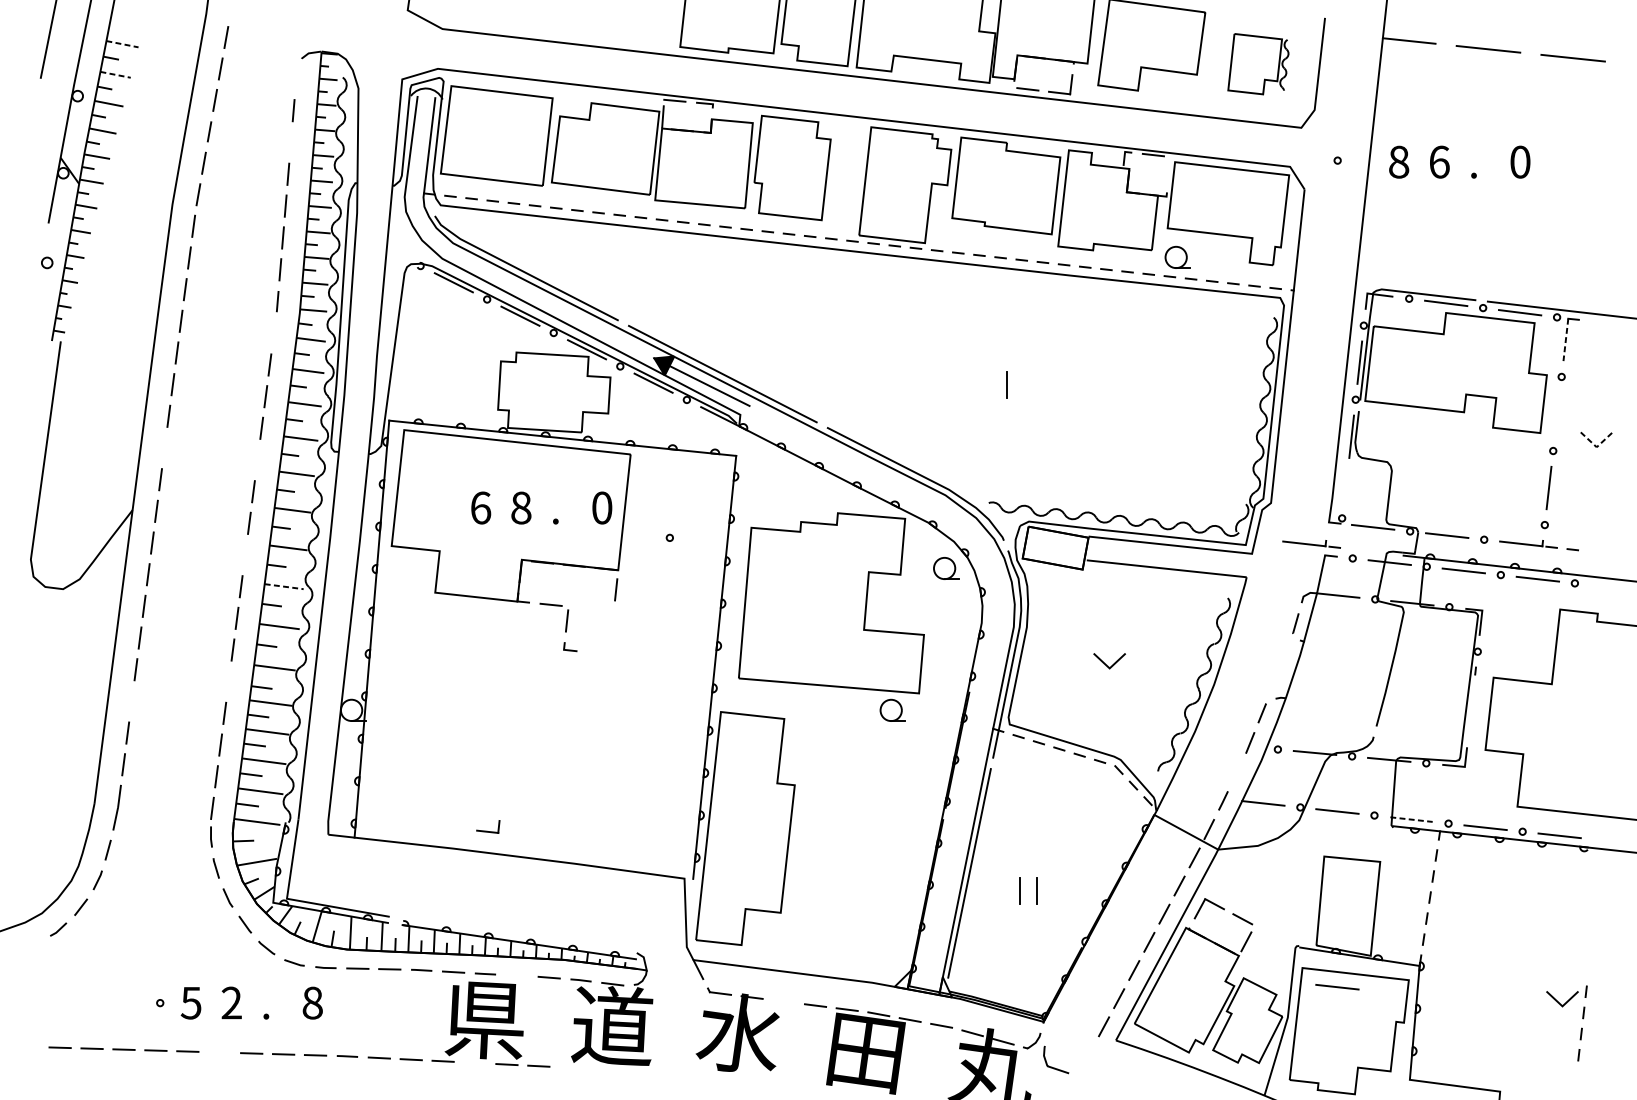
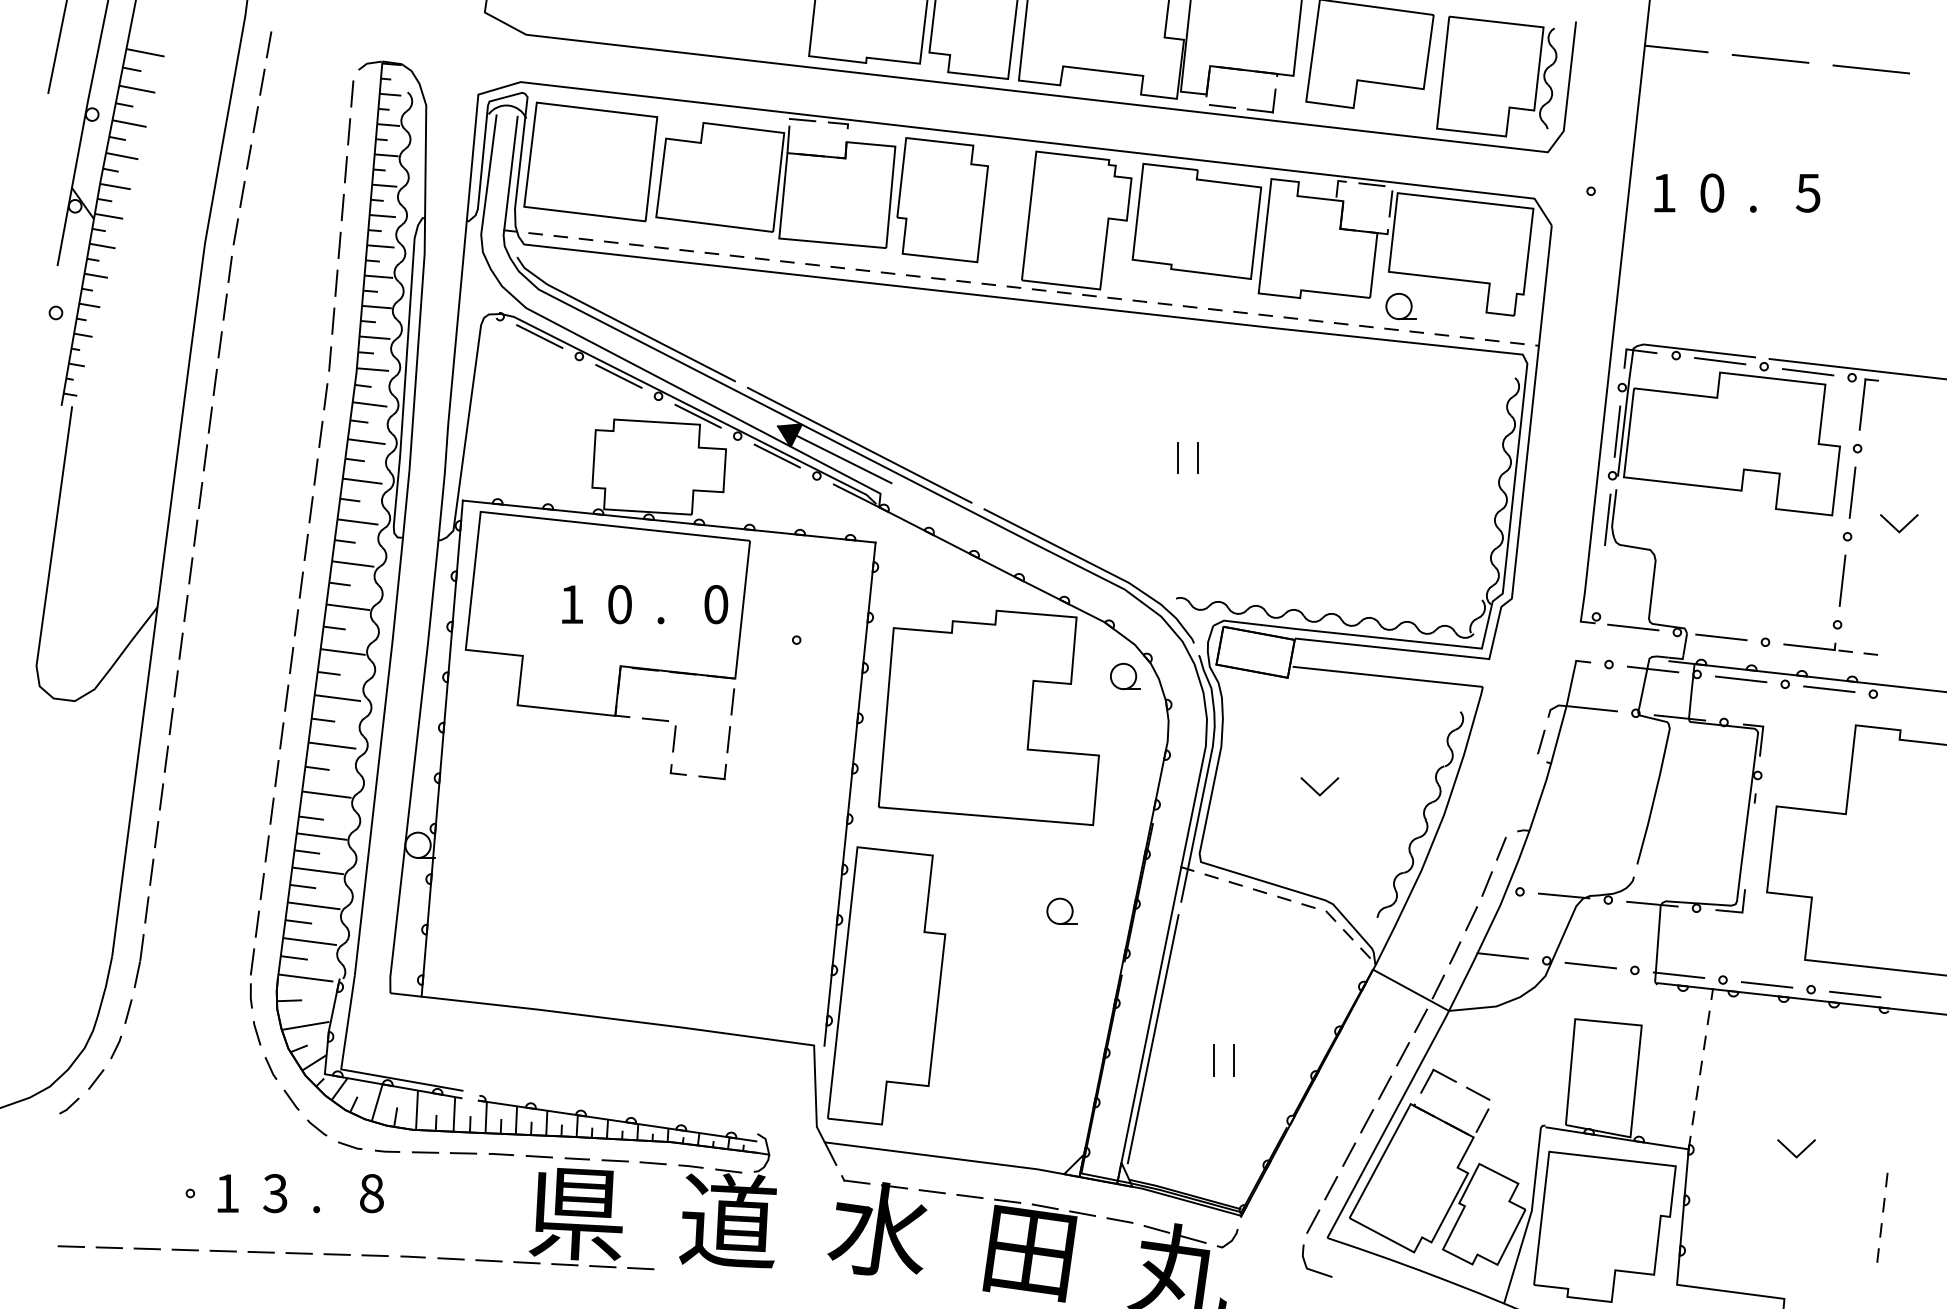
line: (122, 43) -> (145, 52), dashed -> solid
part: (1258, 64) -> (1496, 76), size x1.67
line: (115, 75) -> (137, 89), dashed -> solid
line: (296, 78) -> (352, 93), added
line: (290, 142) -> (345, 169), added
text: (1399, 161) -> (1664, 192), 8 -> 1
text: (1439, 161) -> (1712, 192), 6 -> 0
text: (1519, 161) -> (1807, 192), 0 -> 5
line: (1169, 170) -> (1390, 203), added
line: (273, 333) -> (325, 396), added
line: (1565, 340) -> (1862, 405), dashed -> solid
line: (989, 384) -> (1177, 457), added
line: (1557, 413) -> (1852, 492), added
line: (164, 447) -> (195, 532), added
line: (1596, 447) -> (1899, 532), dashed -> solid
line: (256, 460) -> (305, 547), added
text: (481, 507) -> (572, 604), 6 -> 1
text: (521, 507) -> (620, 604), 8 -> 0
part: (1311, 544) -> (1559, 647), removed
line: (245, 555) -> (291, 660), added
line: (284, 586) -> (338, 698), dashed -> solid
line: (612, 621) -> (728, 739), added
line: (228, 681) -> (271, 810), added
line: (131, 701) -> (156, 834), added
part: (892, 709) -> (1061, 910), moved
line: (1237, 771) -> (1471, 918), added
line: (1411, 819) -> (1679, 975), dashed -> solid
part: (488, 827) -> (712, 772), moved
line: (516, 975) -> (614, 1160), added
line: (1337, 987) -> (1590, 1174), removed
line: (783, 1001) -> (931, 1191), added
line: (1559, 1002) -> (1792, 1152), moved
text: (190, 1003) -> (226, 1193), 5 -> 1
text: (231, 1003) -> (275, 1193), 2 -> 3
line: (219, 1051) -> (260, 1251), added
line: (474, 1062) -> (564, 1264), added
part: (1053, 1066) -> (1313, 1269), moved

